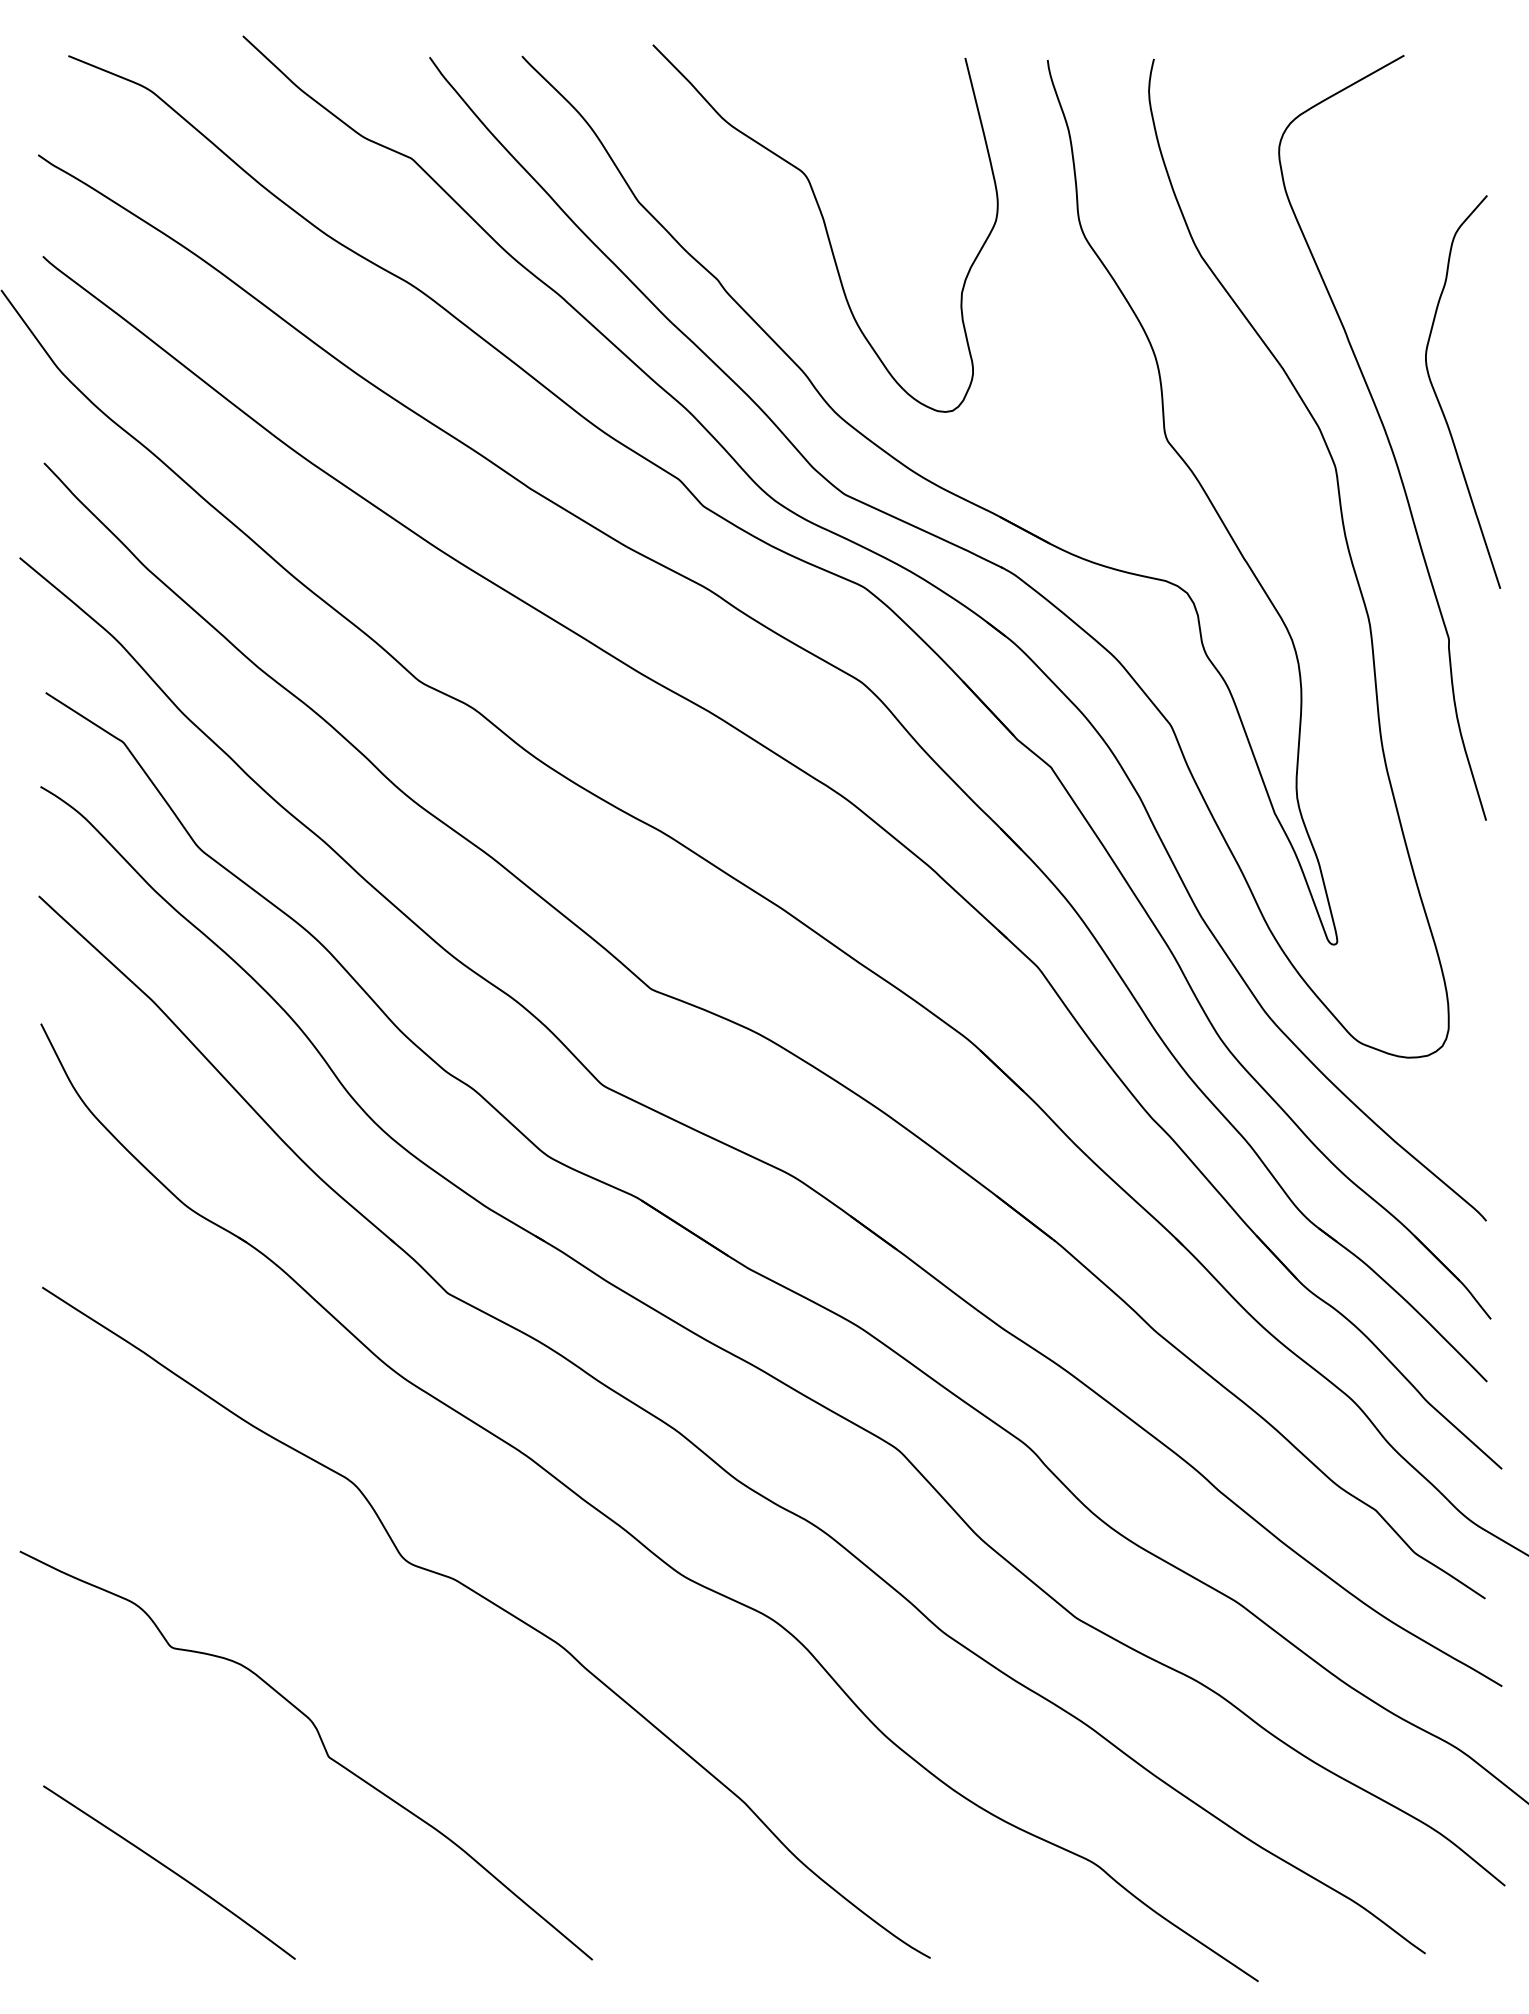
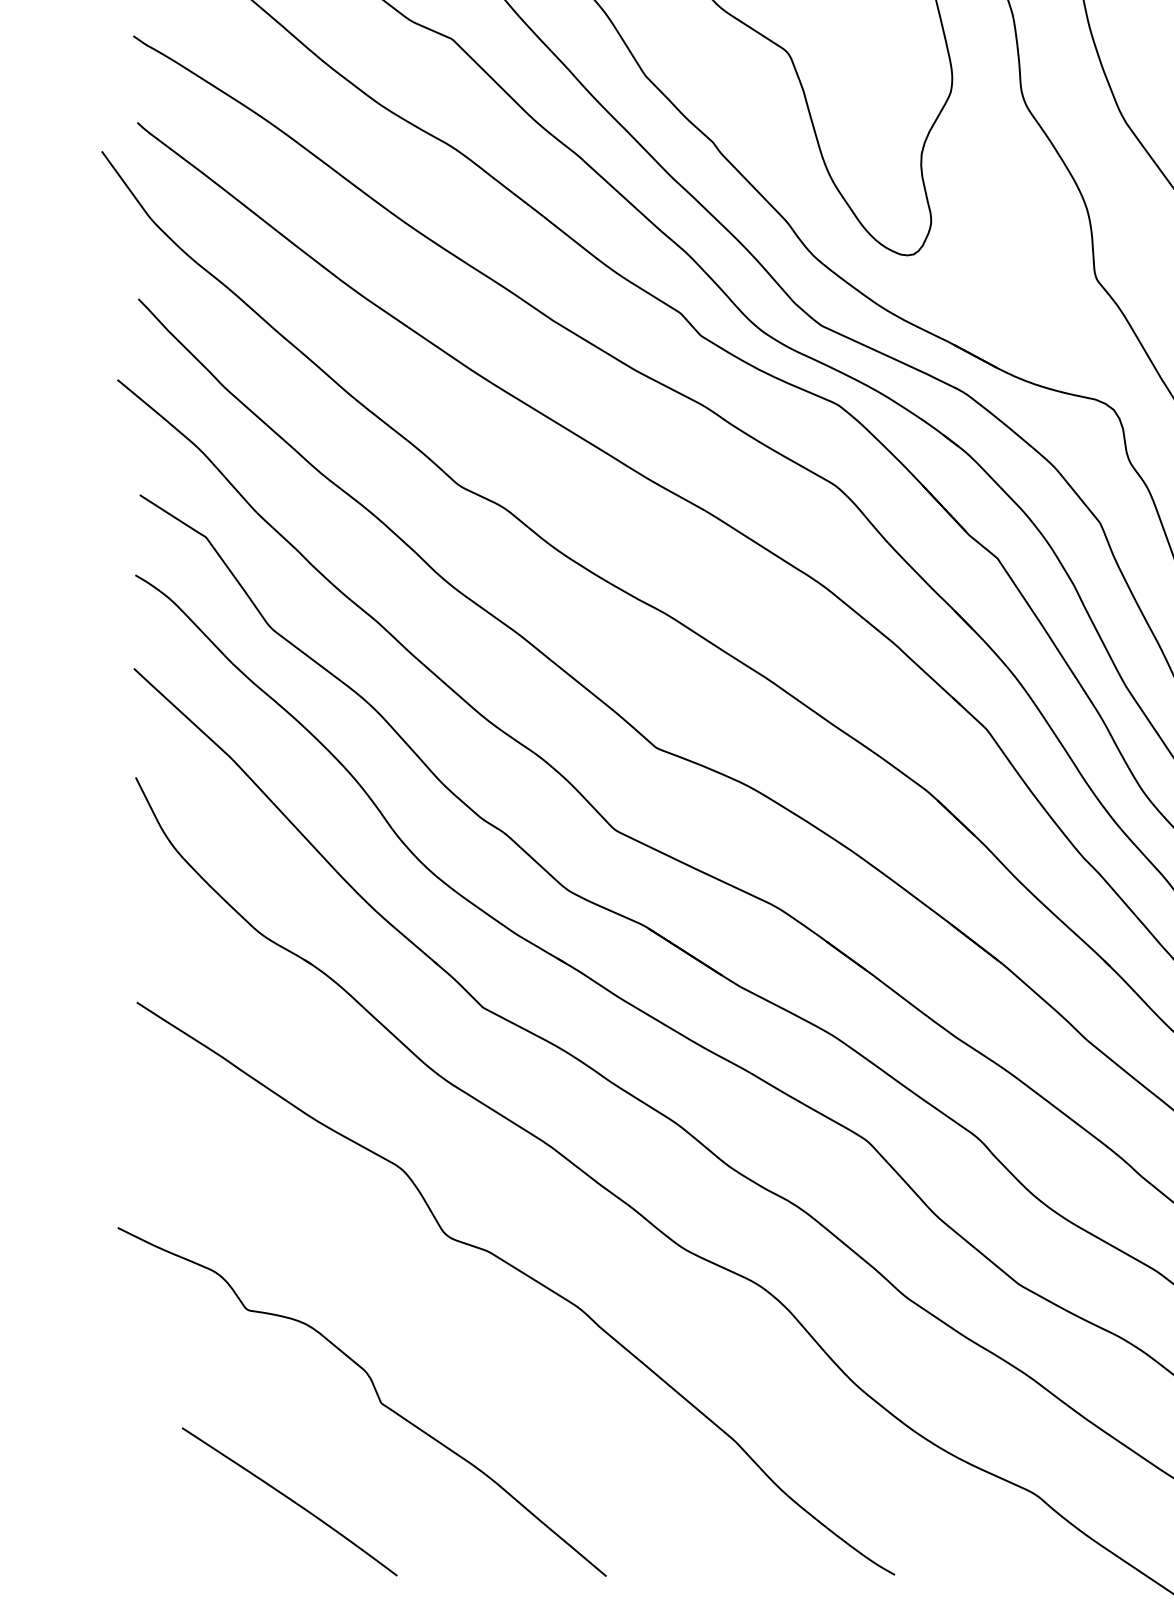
curve: (169, 1870) -> (289, 1500), moved

